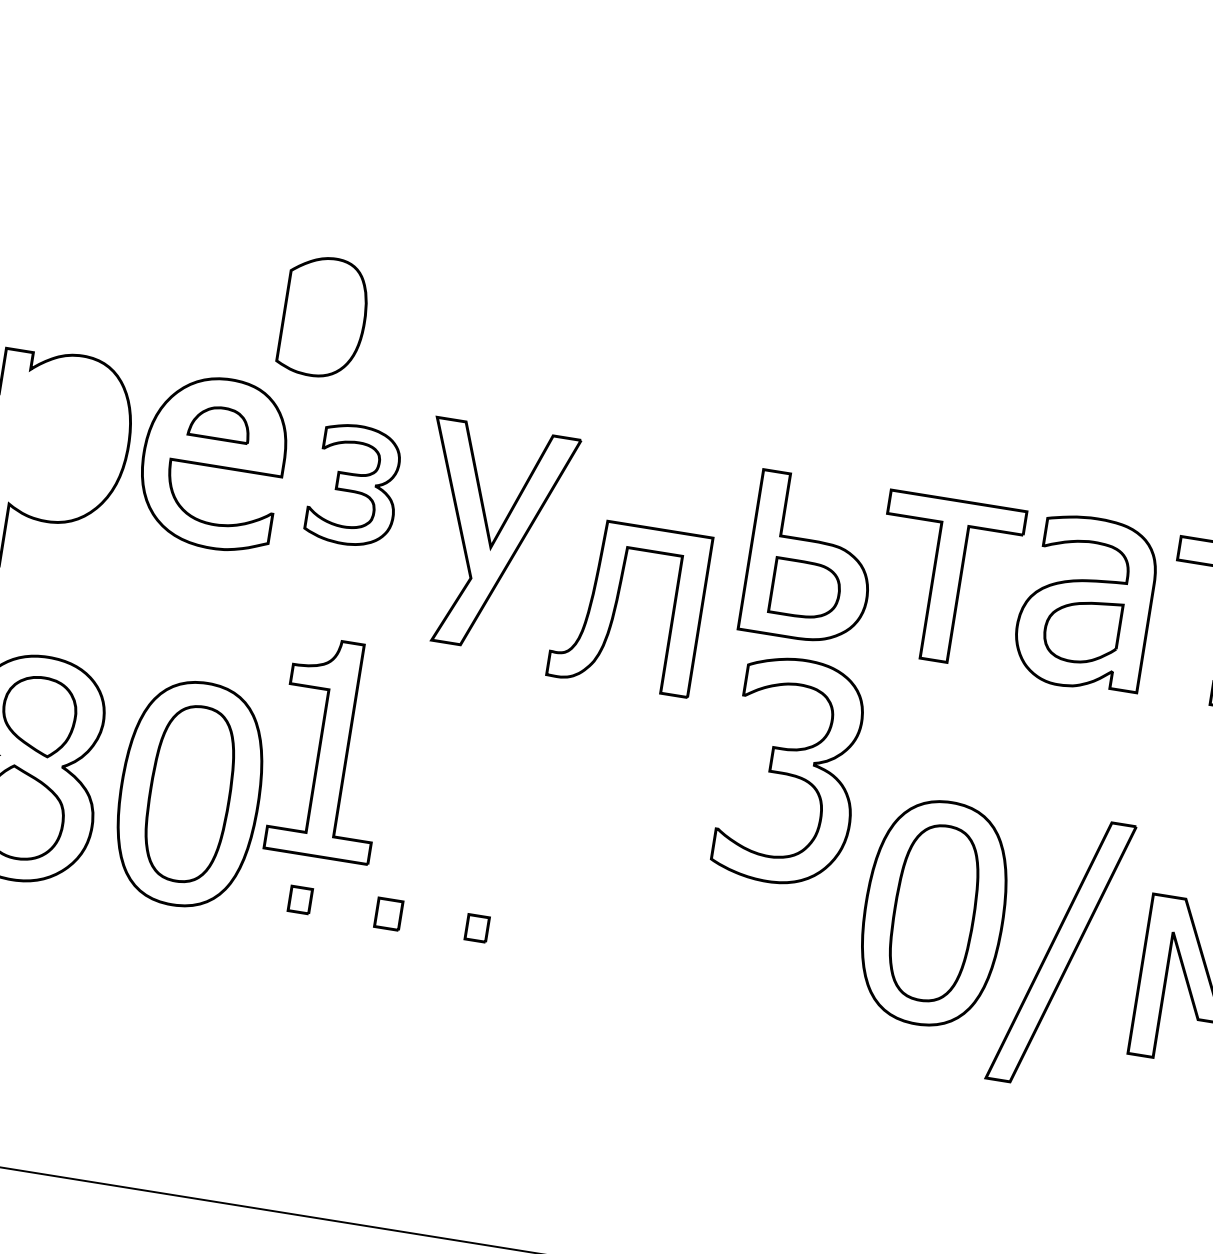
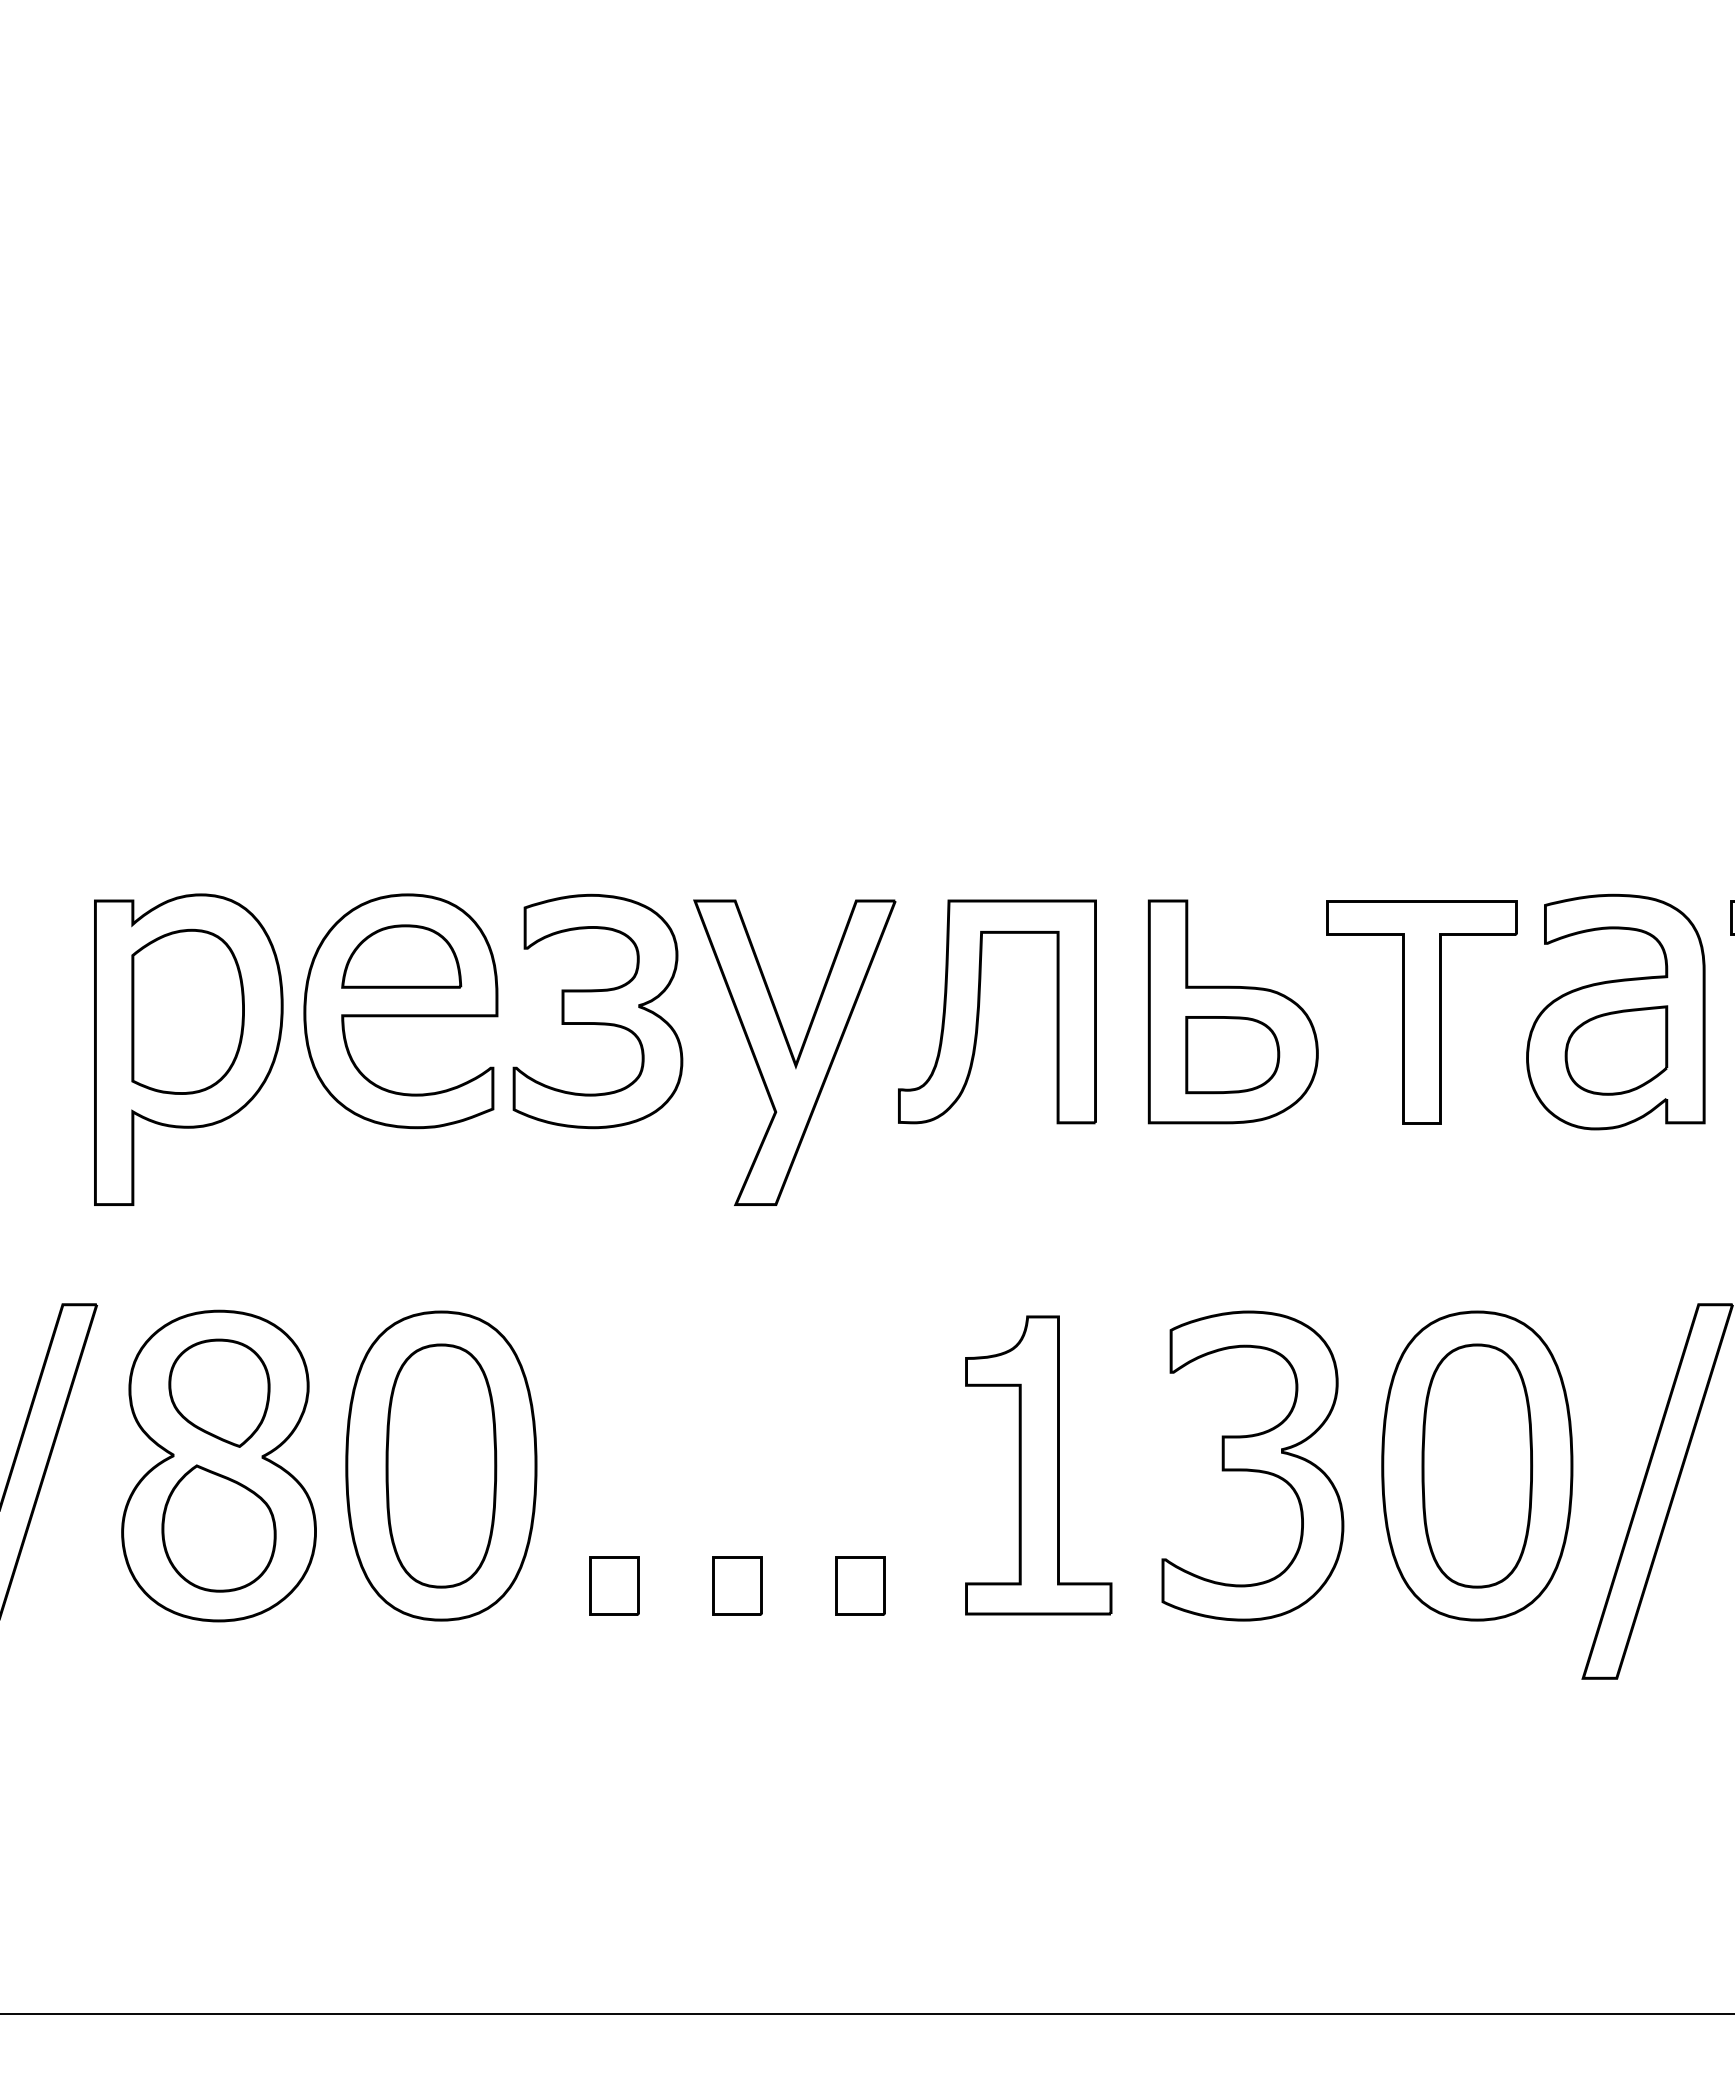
part: (324, 317) -> (187, 1011), moved
part: (220, 423) -> (401, 956), size x1.43
part: (354, 485) -> (597, 1011), size x1.43
part: (616, 604) -> (979, 1011), moved
part: (332, 749) -> (1038, 1465), moved
part: (791, 771) -> (1252, 1465), moved
part: (300, 899) -> (614, 1585), size x1.67
part: (389, 913) -> (737, 1585), size x1.43
part: (477, 928) -> (860, 1585), size x1.67

